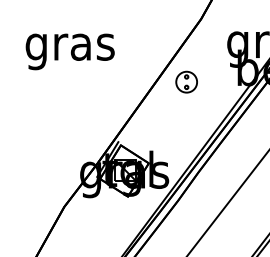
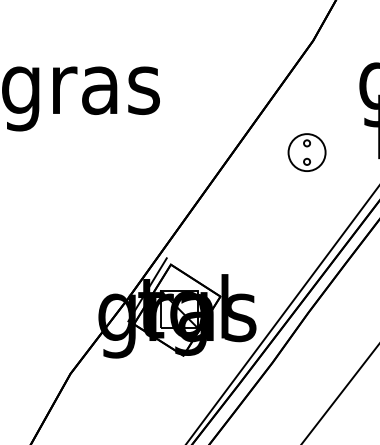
part: (186, 81) -> (306, 151), moved

